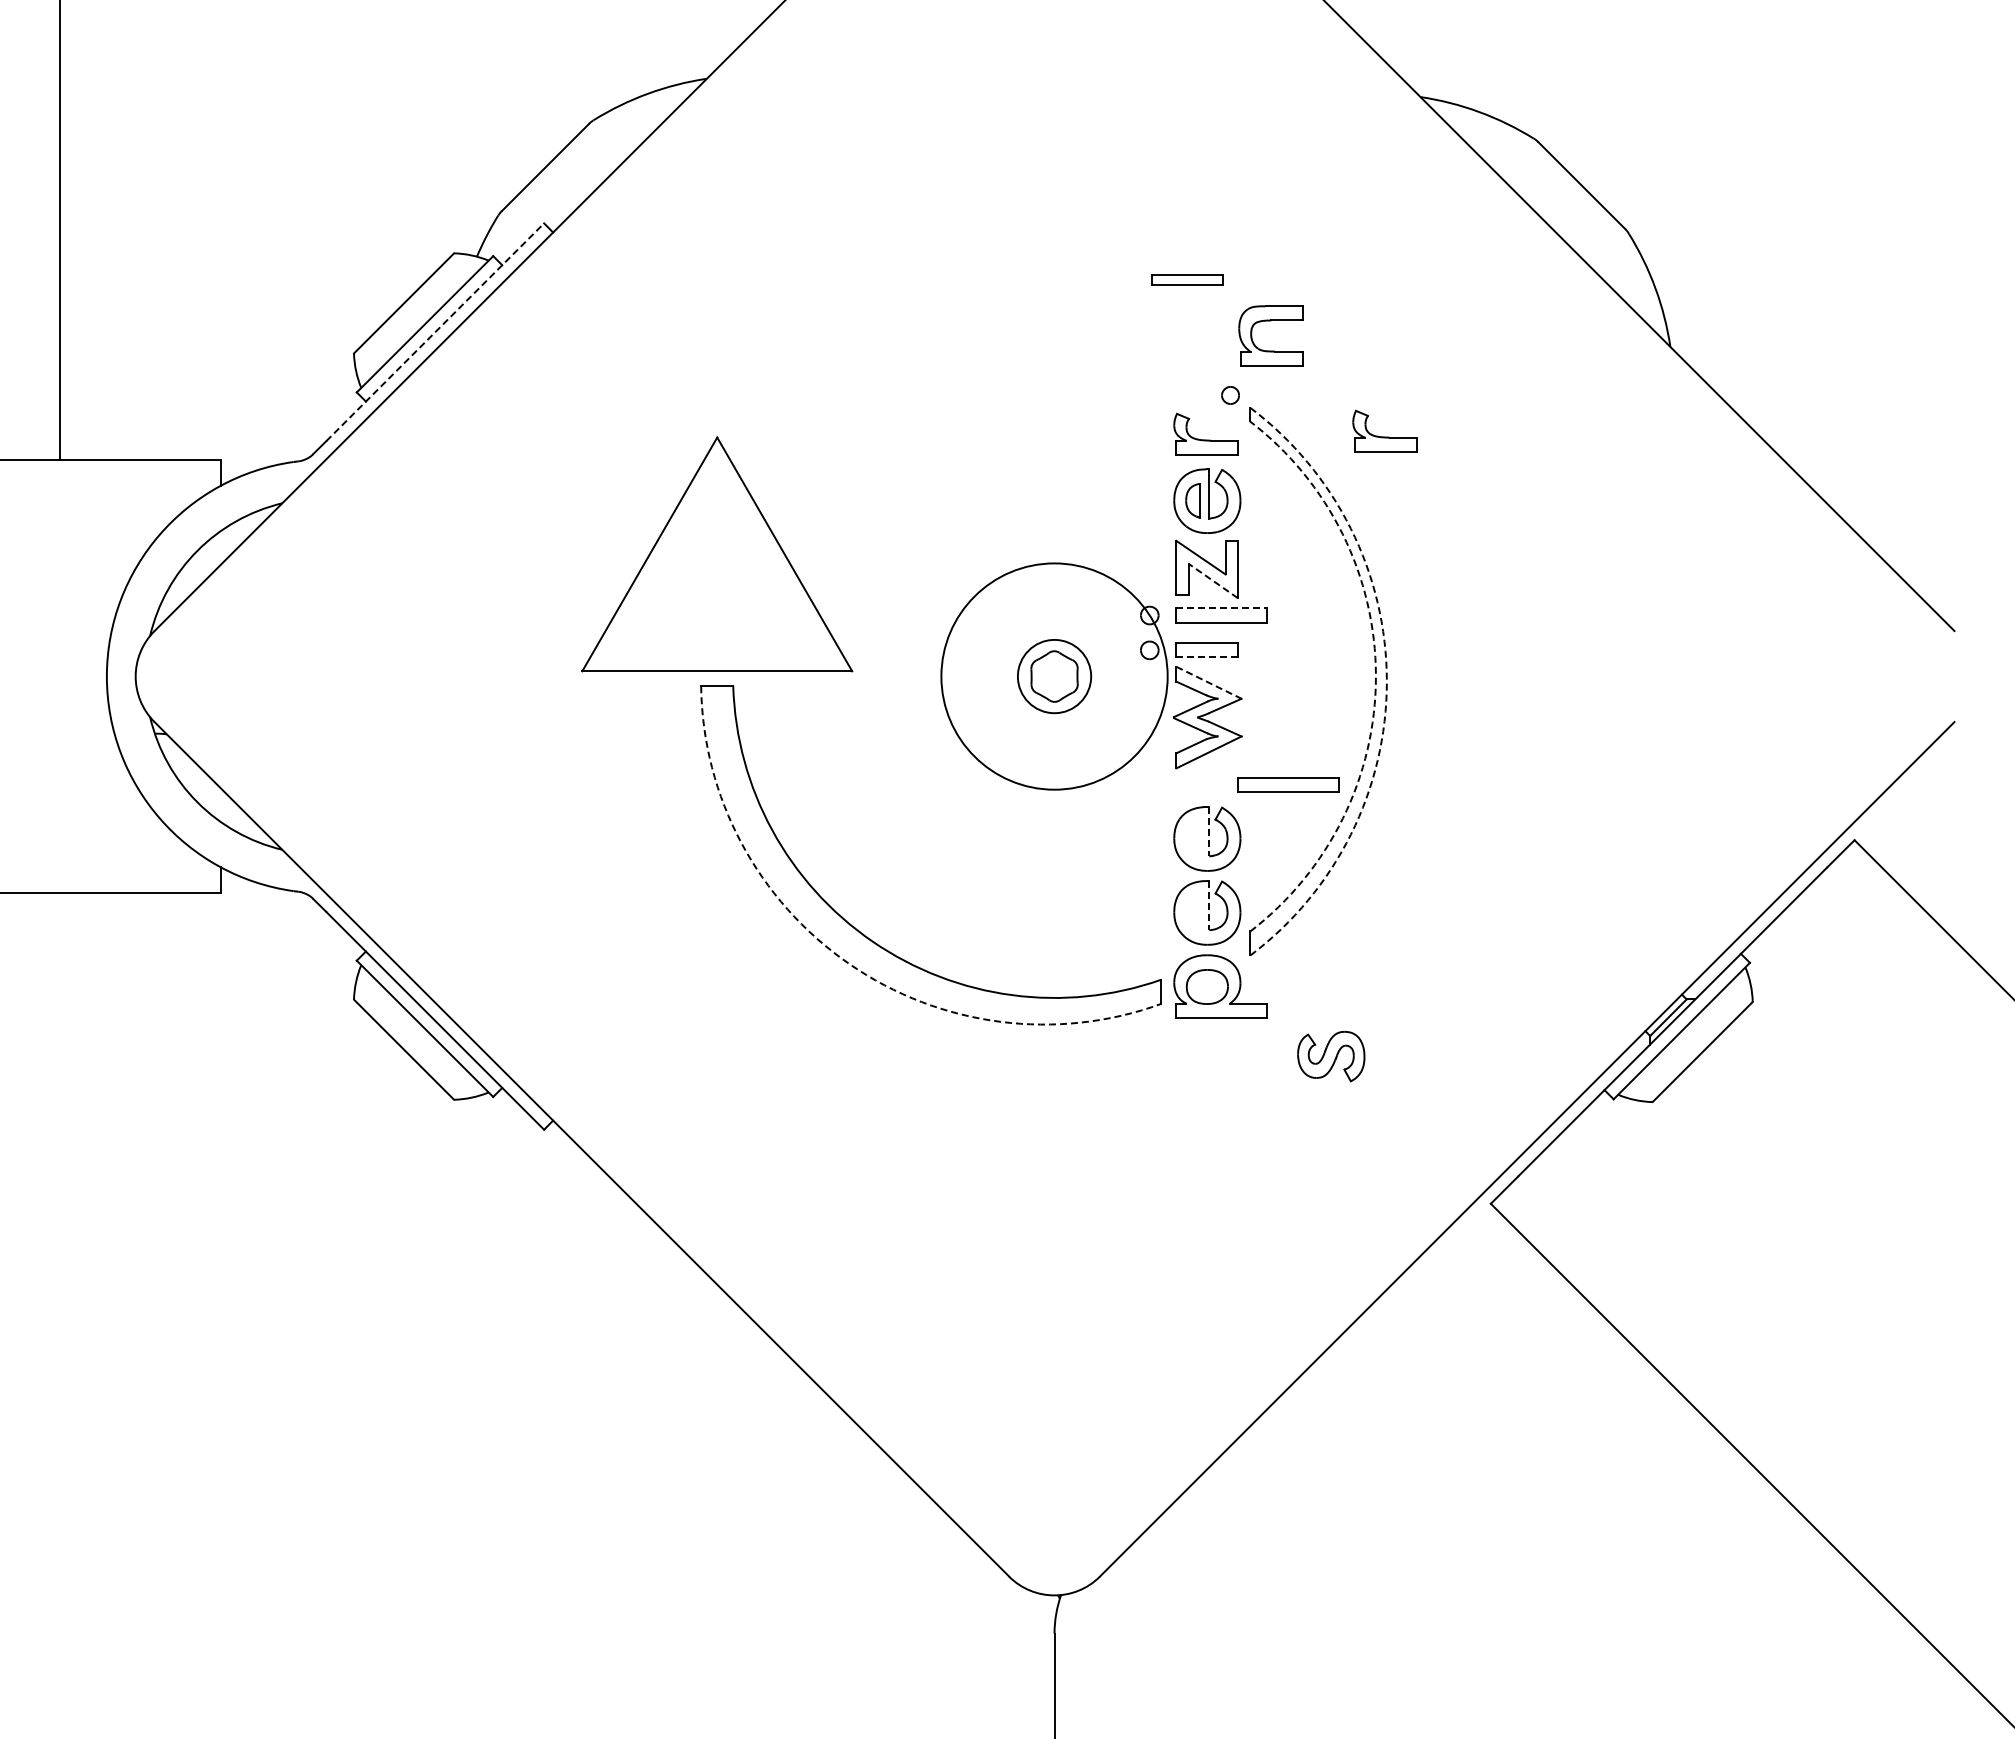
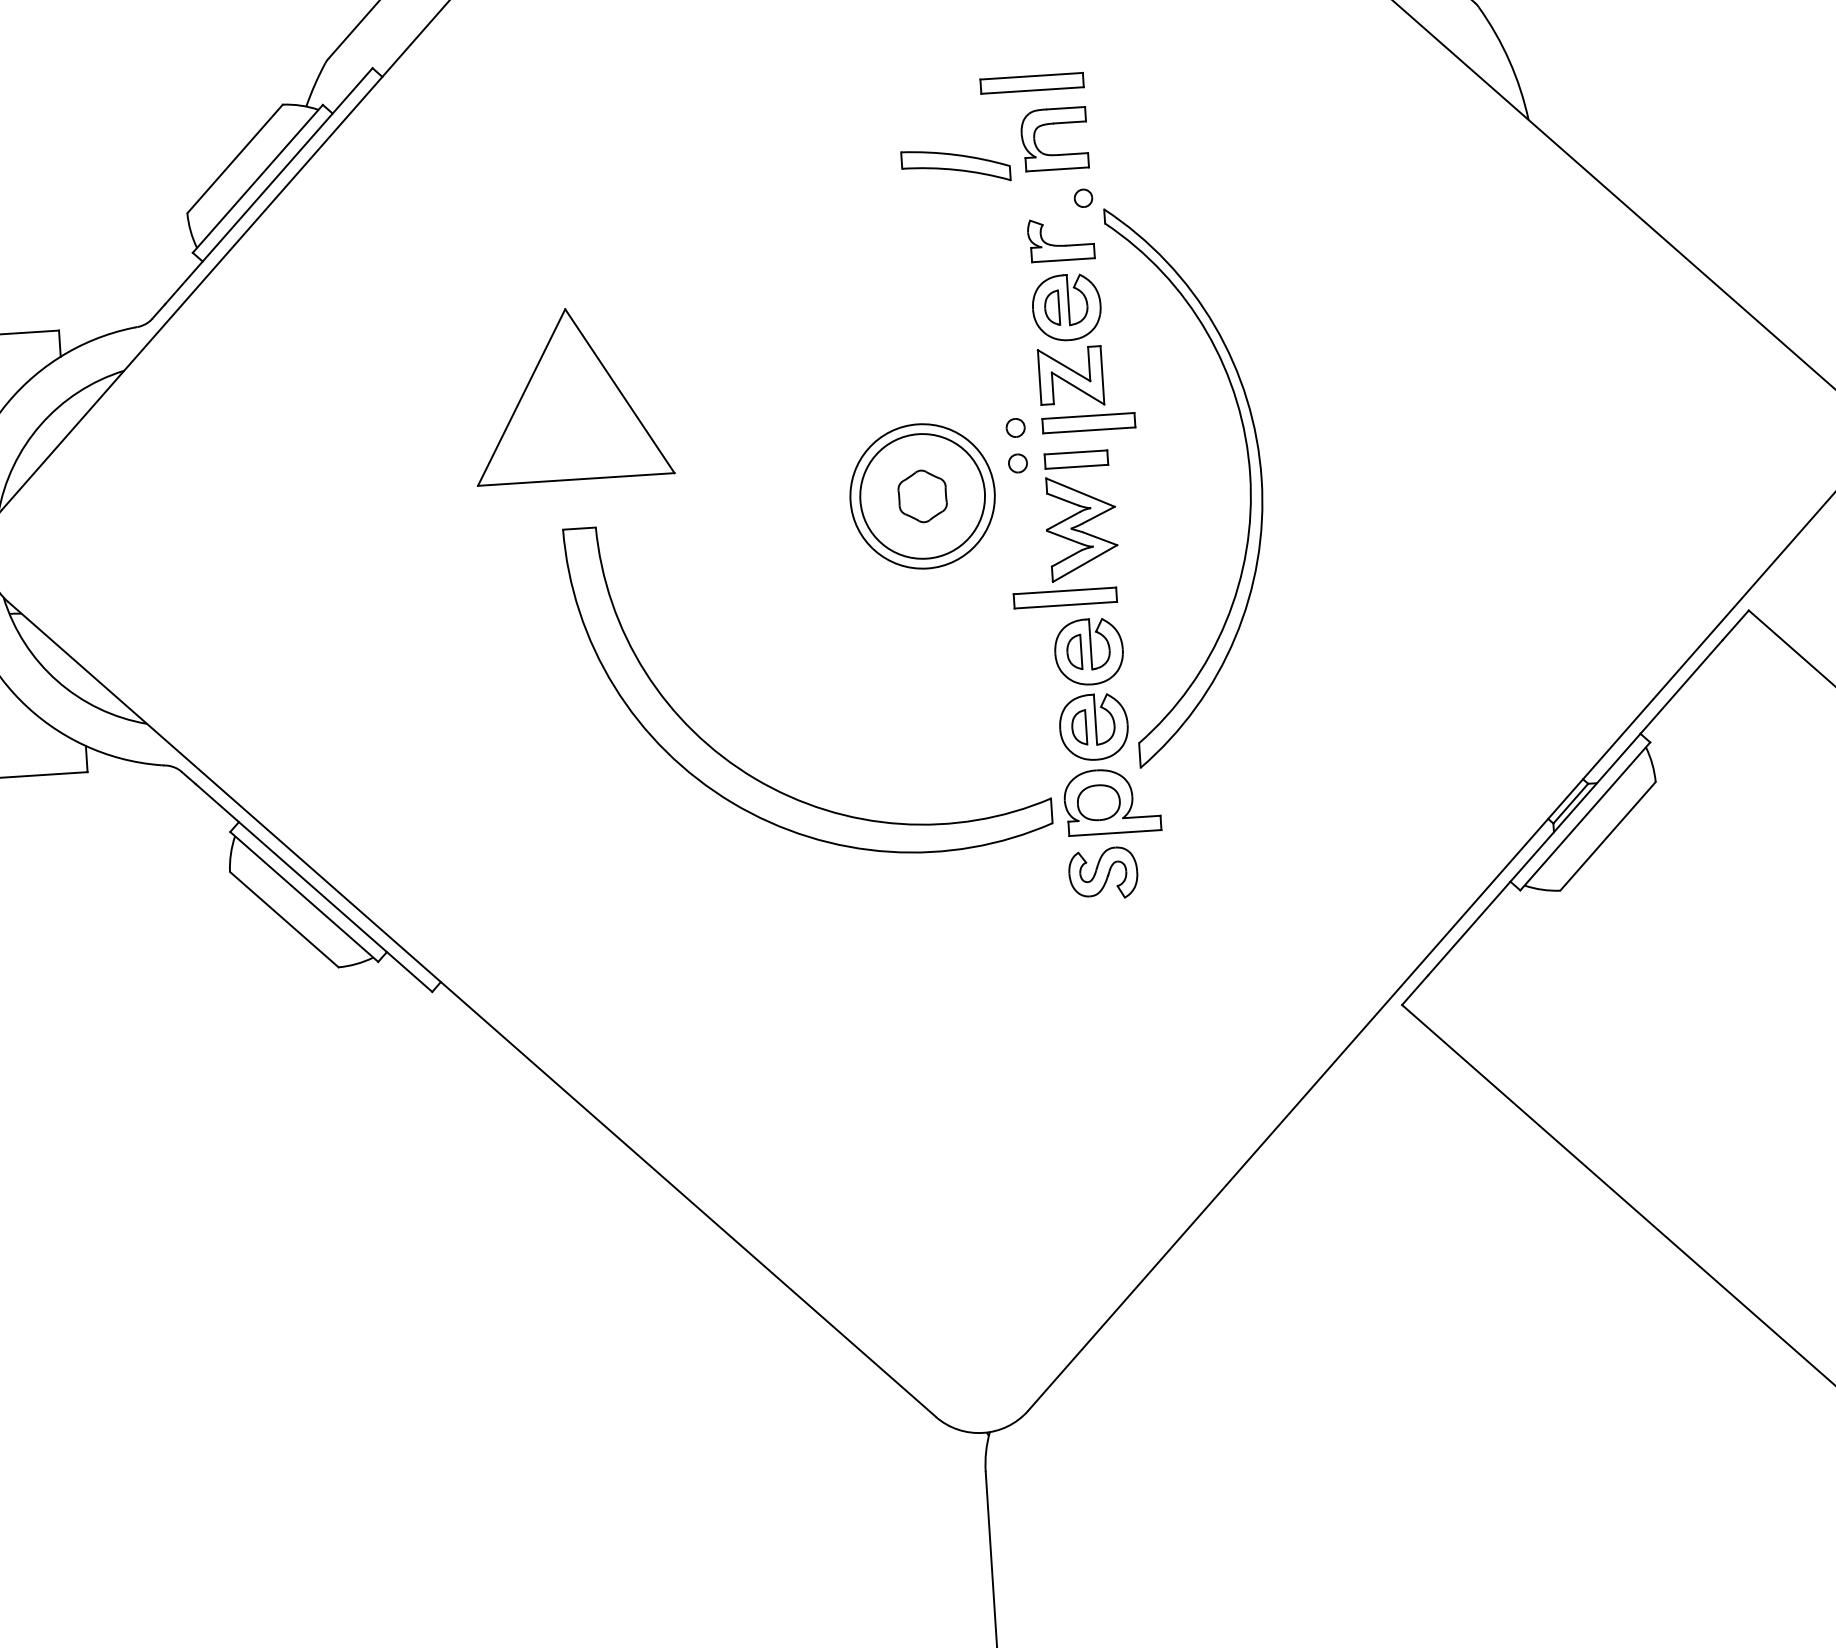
part: (1187, 279) -> (1031, 83), size x1.43
part: (1270, 321) -> (1053, 124), moved
line: (435, 332) -> (269, 186), dashed -> solid
part: (1107, 355) -> (955, 165), added
part: (1384, 430) -> (1242, 223), removed
part: (716, 554) -> (570, 394), size x0.71
line: (1212, 580) -> (1077, 388), dashed -> solid
line: (1222, 608) -> (1089, 416), dashed -> solid
line: (1207, 657) -> (1077, 466), dashed -> solid
circle: (1054, 676) -> (922, 496), size x0.62
circle: (1054, 676) -> (922, 496), size x1.67
arc: (1375, 676) -> (1249, 475), dashed -> solid
arc: (1386, 681) -> (1261, 479), dashed -> solid
line: (1209, 683) -> (1081, 493), dashed -> solid
part: (1288, 784) -> (1065, 597), moved
line: (1209, 831) -> (1090, 644), dashed -> solid
part: (1192, 838) -> (1073, 652), added
line: (1209, 905) -> (1095, 719), dashed -> solid
part: (1192, 911) -> (1078, 726), added
arc: (849, 963) -> (732, 802), dashed -> solid
part: (1331, 1056) -> (1103, 873), moved

